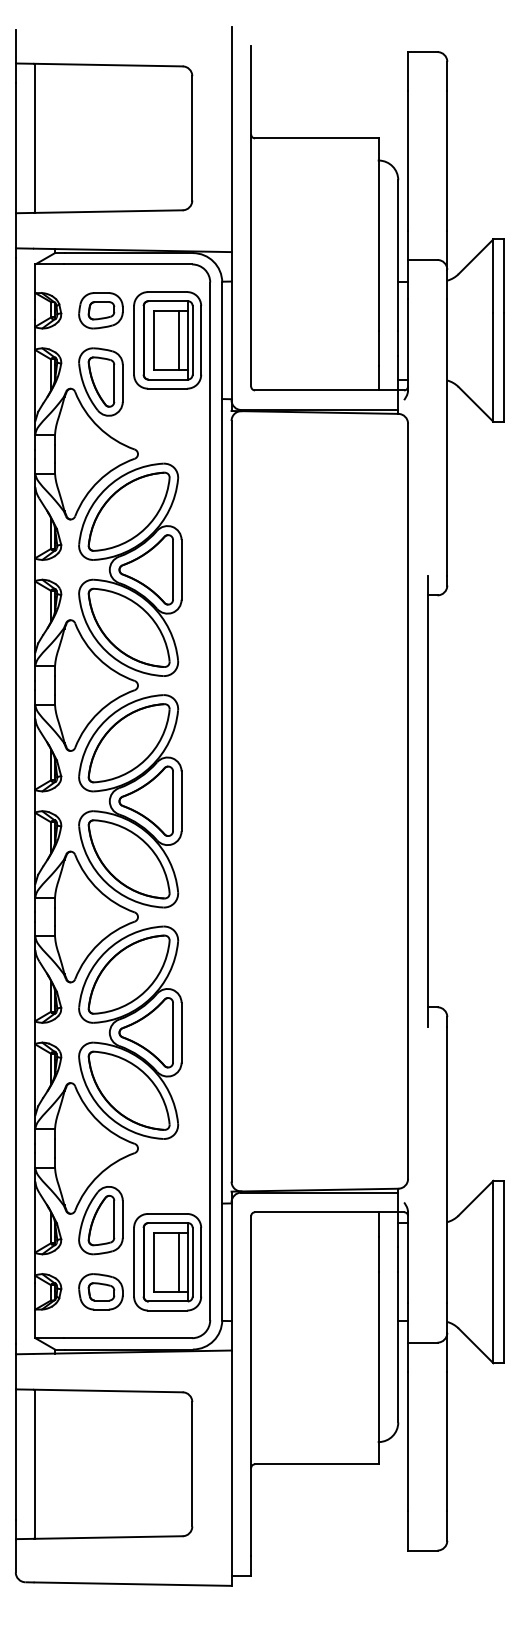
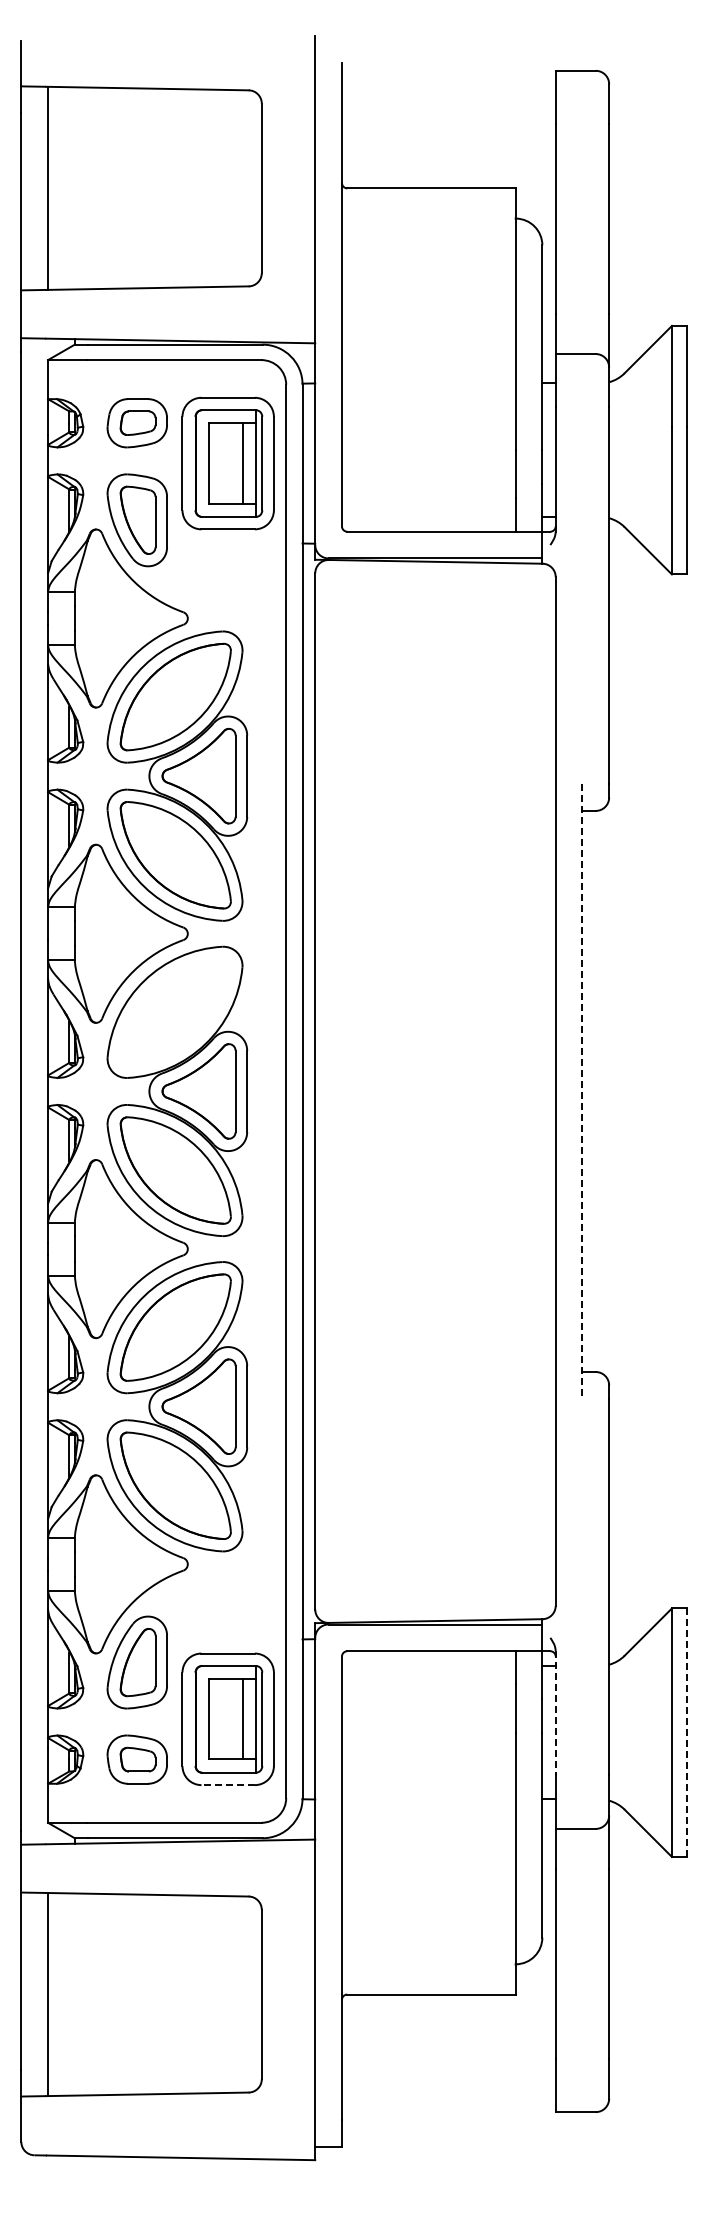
part: (128, 743) -> (175, 1012), removed
line: (427, 801) -> (582, 1091), solid -> dashed
line: (407, 1257) -> (555, 1713), solid -> dashed
line: (504, 1272) -> (686, 1733), solid -> dashed
line: (167, 1310) -> (228, 1785), solid -> dashed

